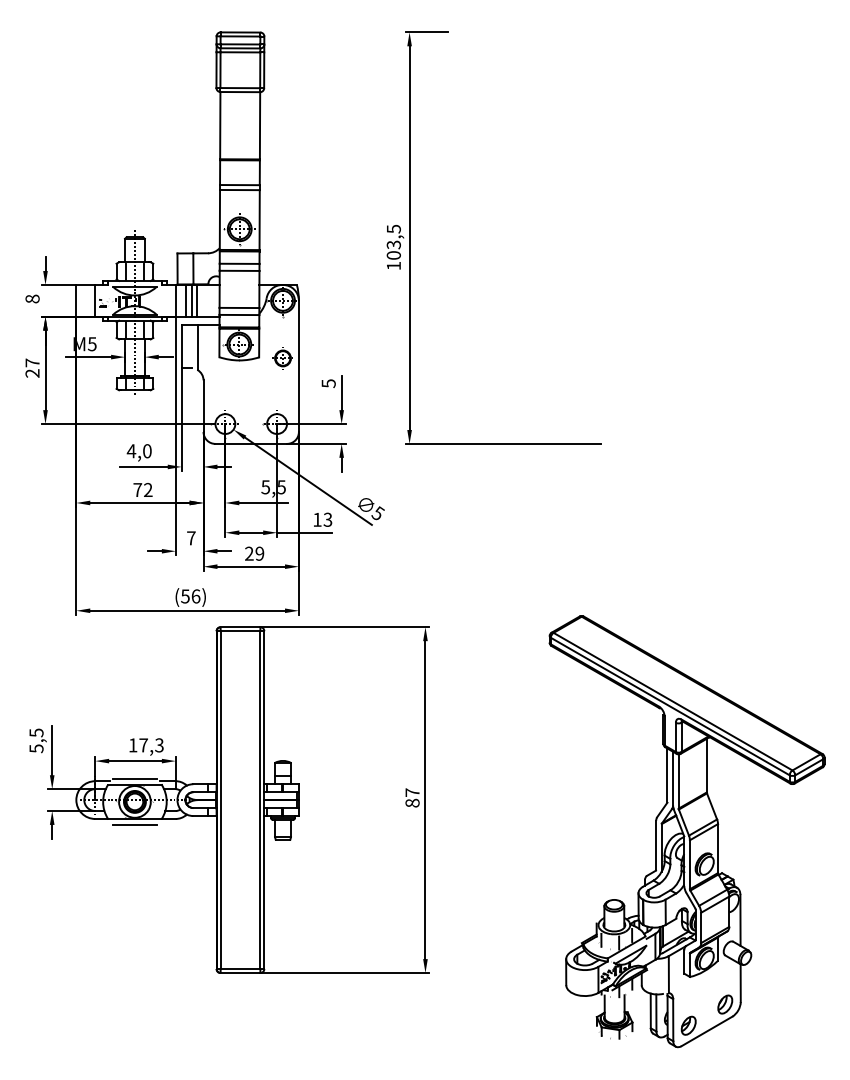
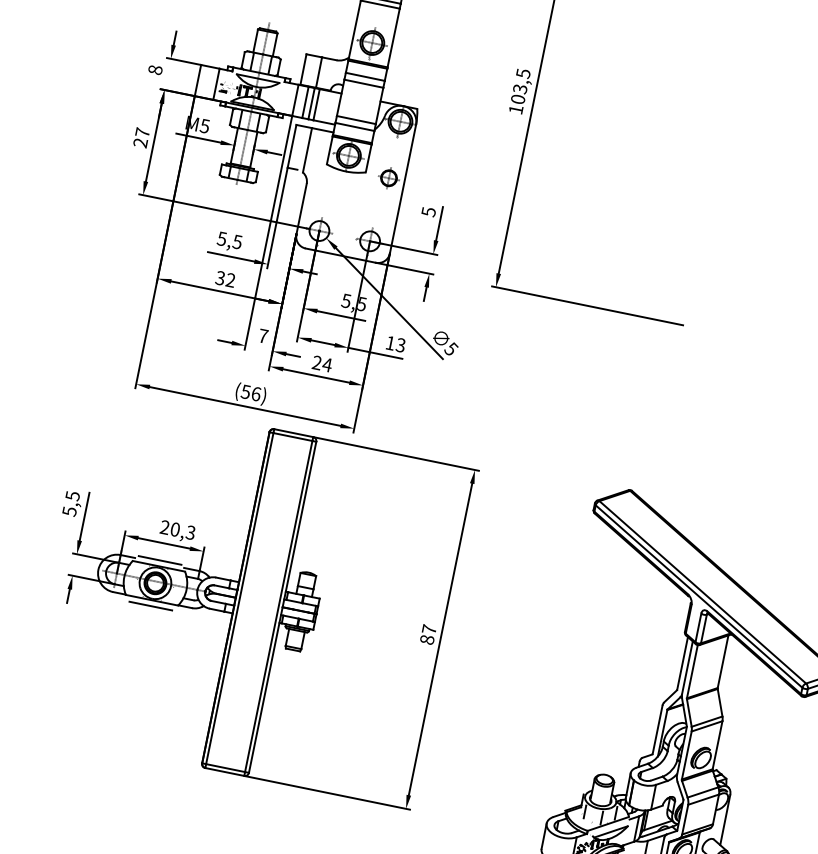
text: (138, 451) -> (228, 240), 4,0 -> 5,5
text: (137, 489) -> (220, 277), 72 -> 32
text: (259, 553) -> (327, 364), 29 -> 24
text: (137, 745) -> (169, 528), 17,3 -> 20,3

